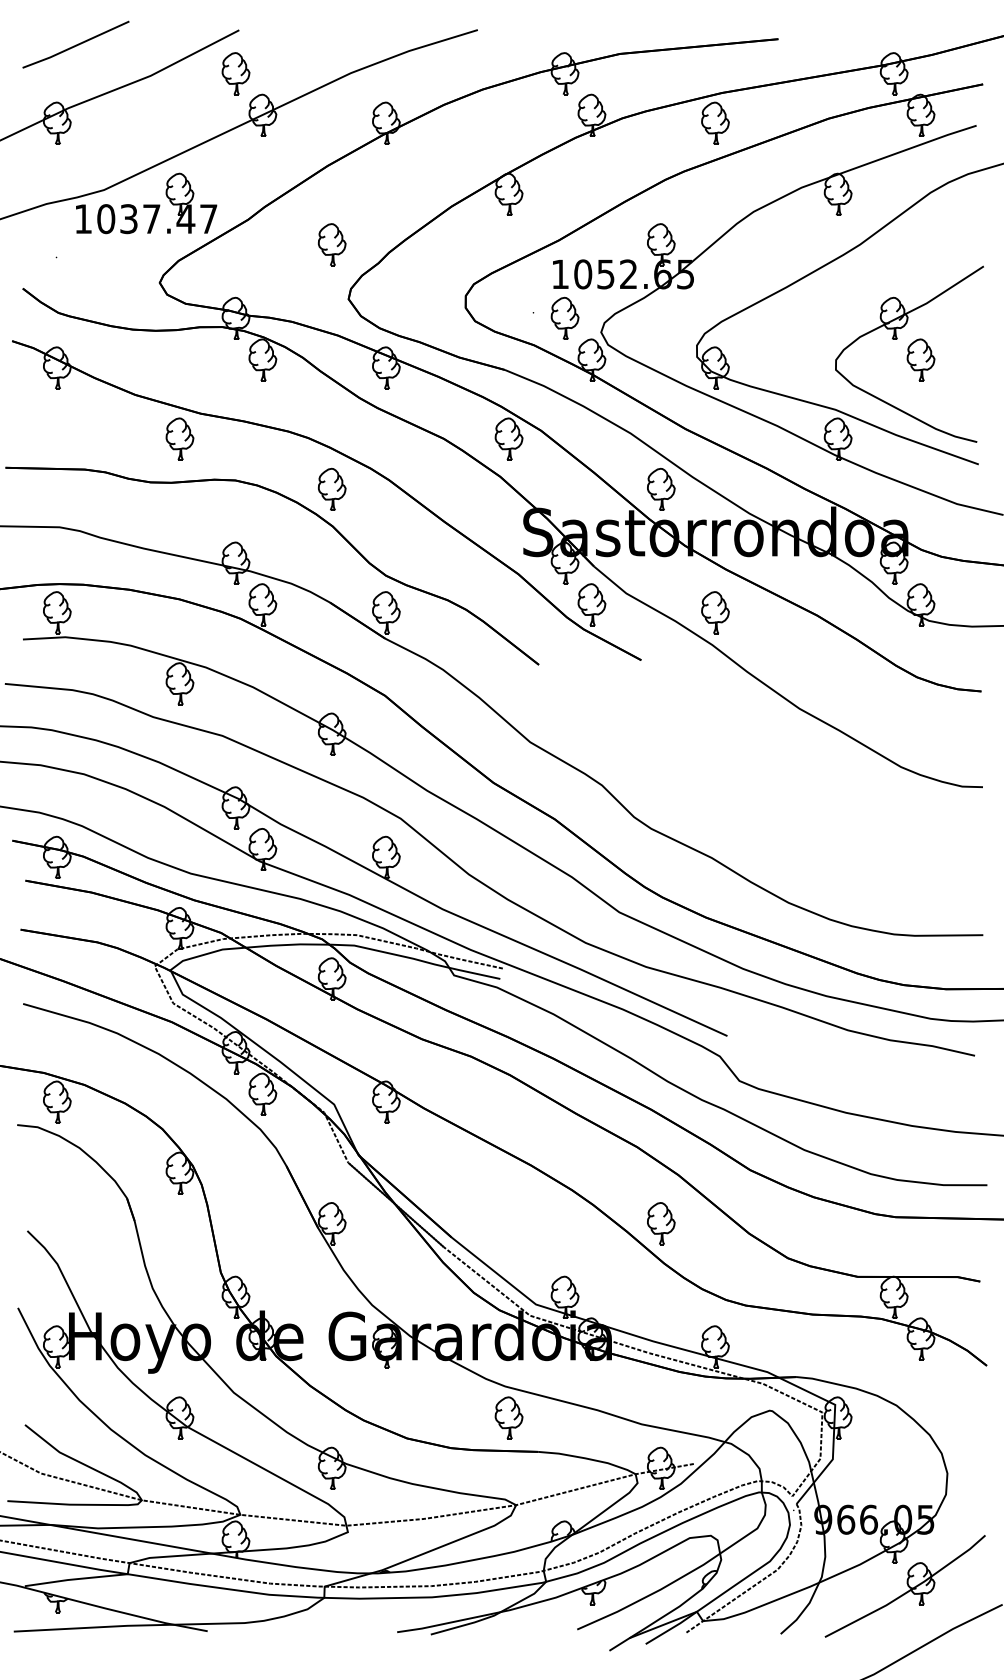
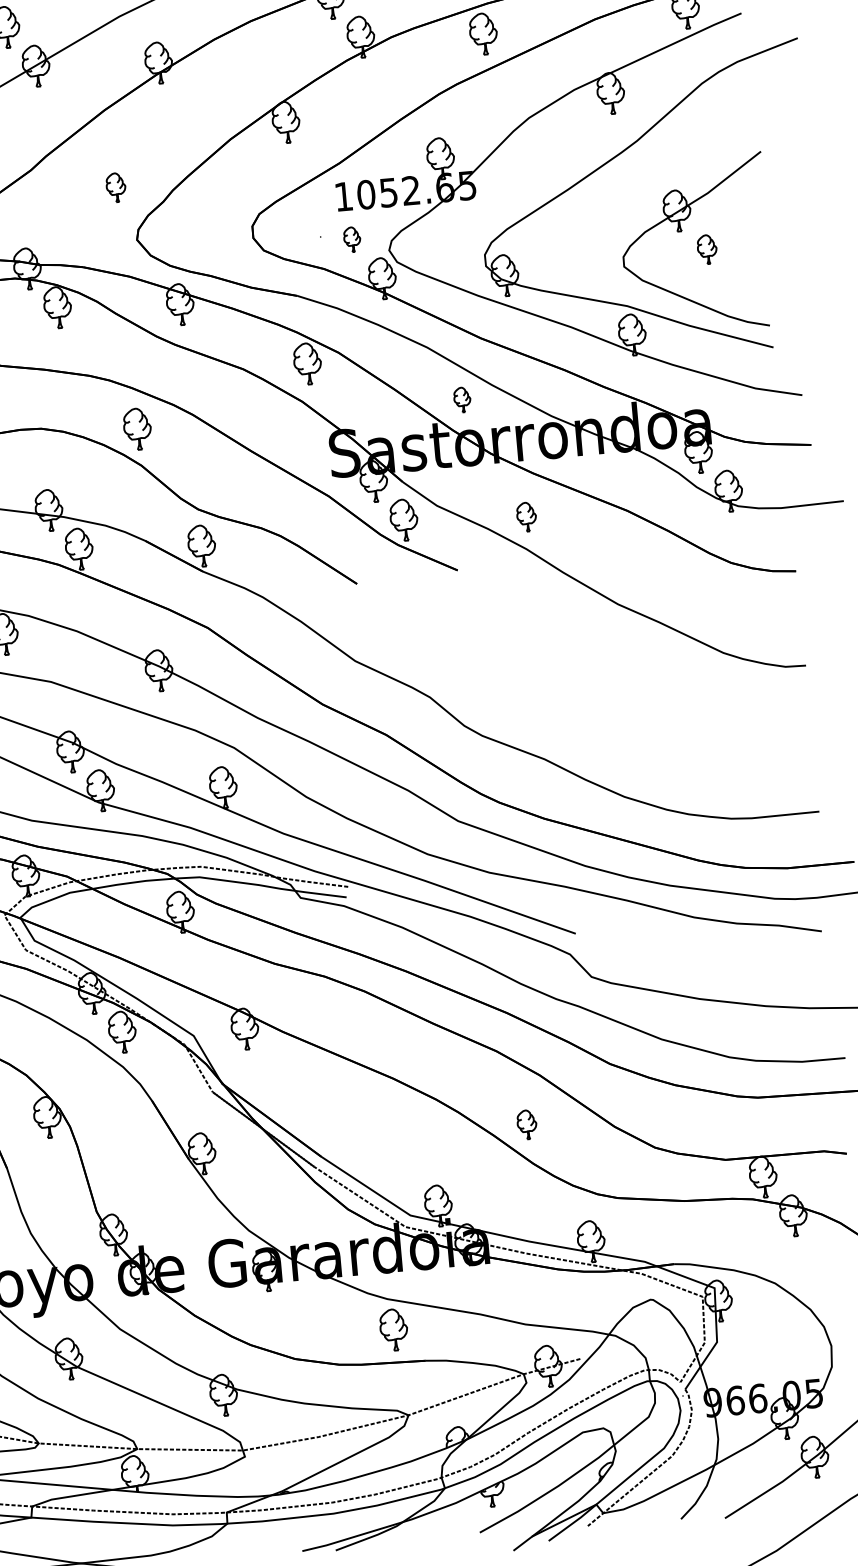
part: (332, 244) -> (116, 187), size x0.7
part: (564, 317) -> (351, 238), size x0.6
part: (920, 359) -> (706, 249), size x0.7
part: (661, 488) -> (462, 399), size x0.6
part: (715, 612) -> (526, 516), size x0.7
part: (661, 1223) -> (527, 1124), size x0.7

